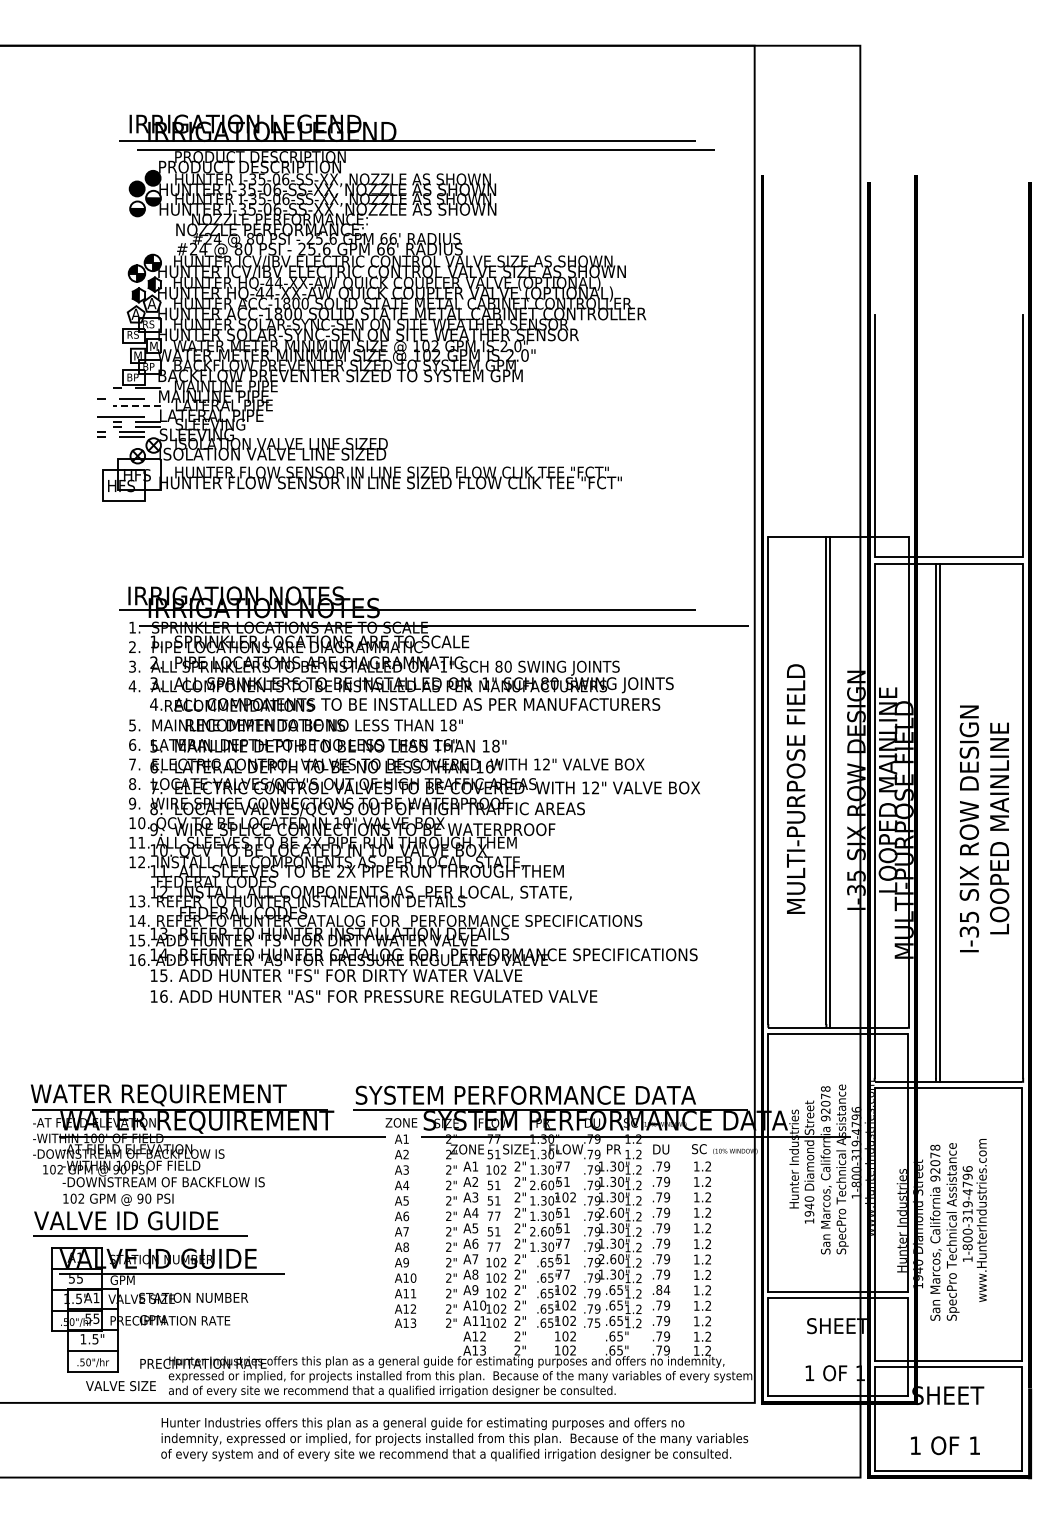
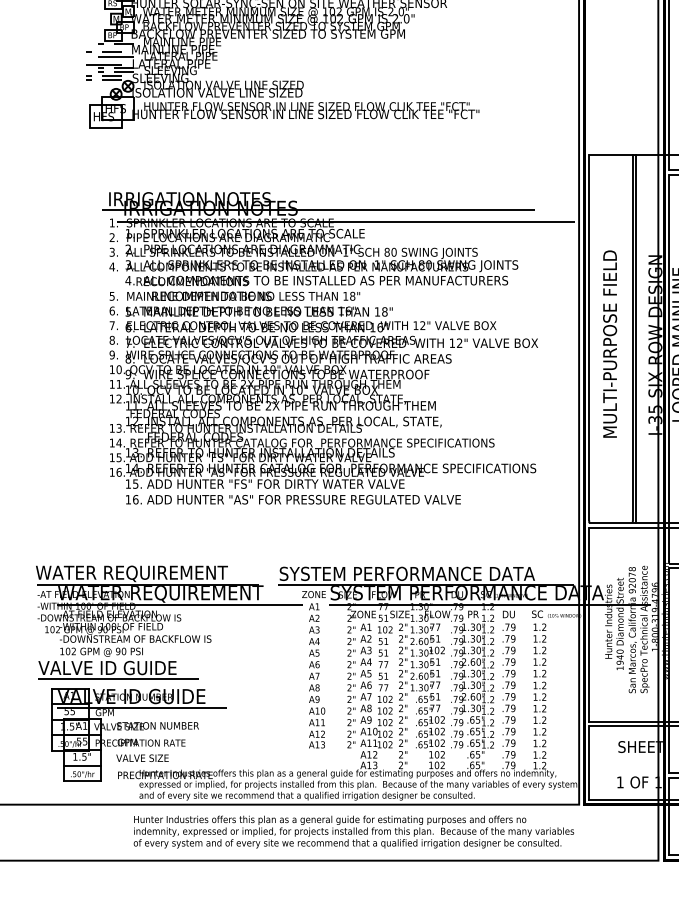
line: (137, 406) -> (115, 57), dashed -> solid
text: (663, 1290) -> (510, 720), .84 -> .79
text: (597, 1322) -> (461, 744), .75 -> .79
text: (120, 1386) -> (142, 758), moved

